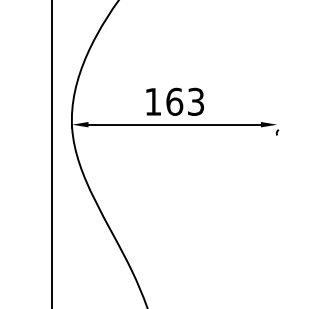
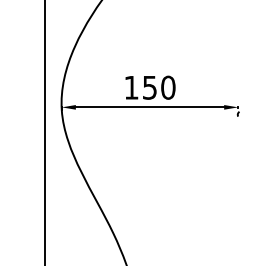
text: (185, 101) -> (159, 87), 163 -> 150

